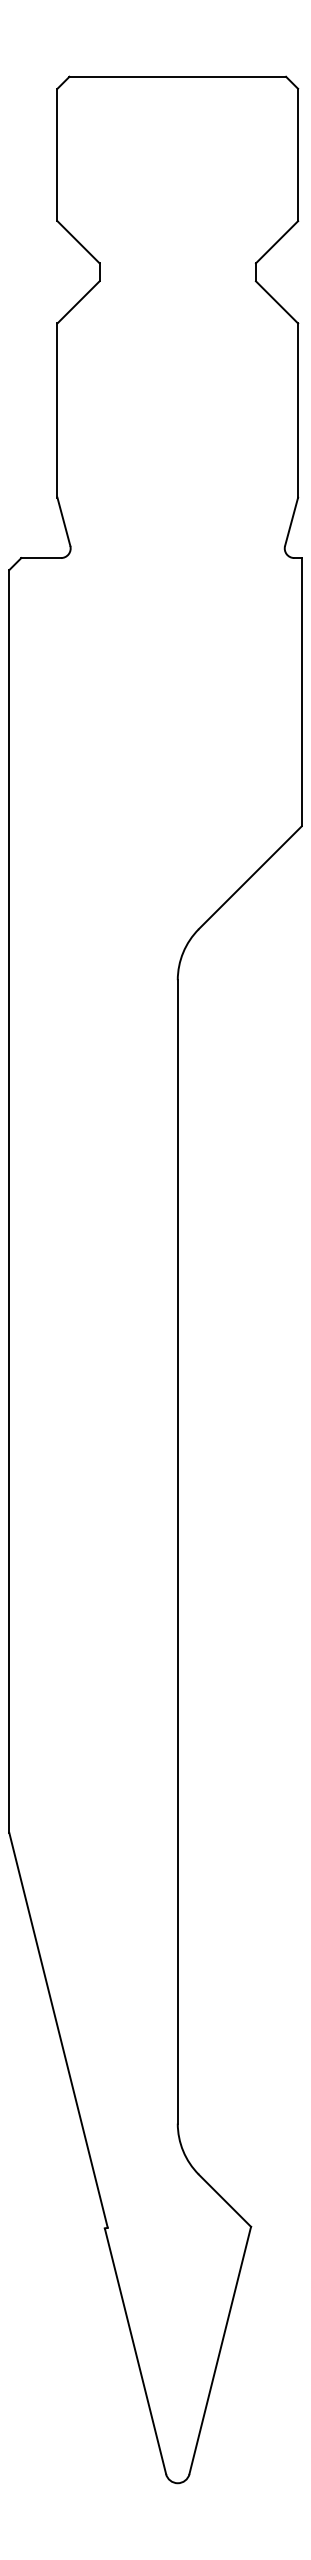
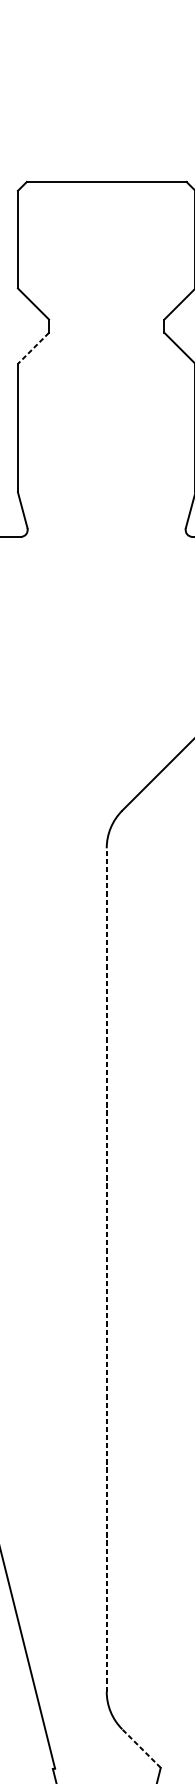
line: (78, 302) -> (33, 348), solid -> dashed
line: (177, 1551) -> (106, 1269), solid -> dashed
line: (224, 2200) -> (141, 1748), solid -> dashed

